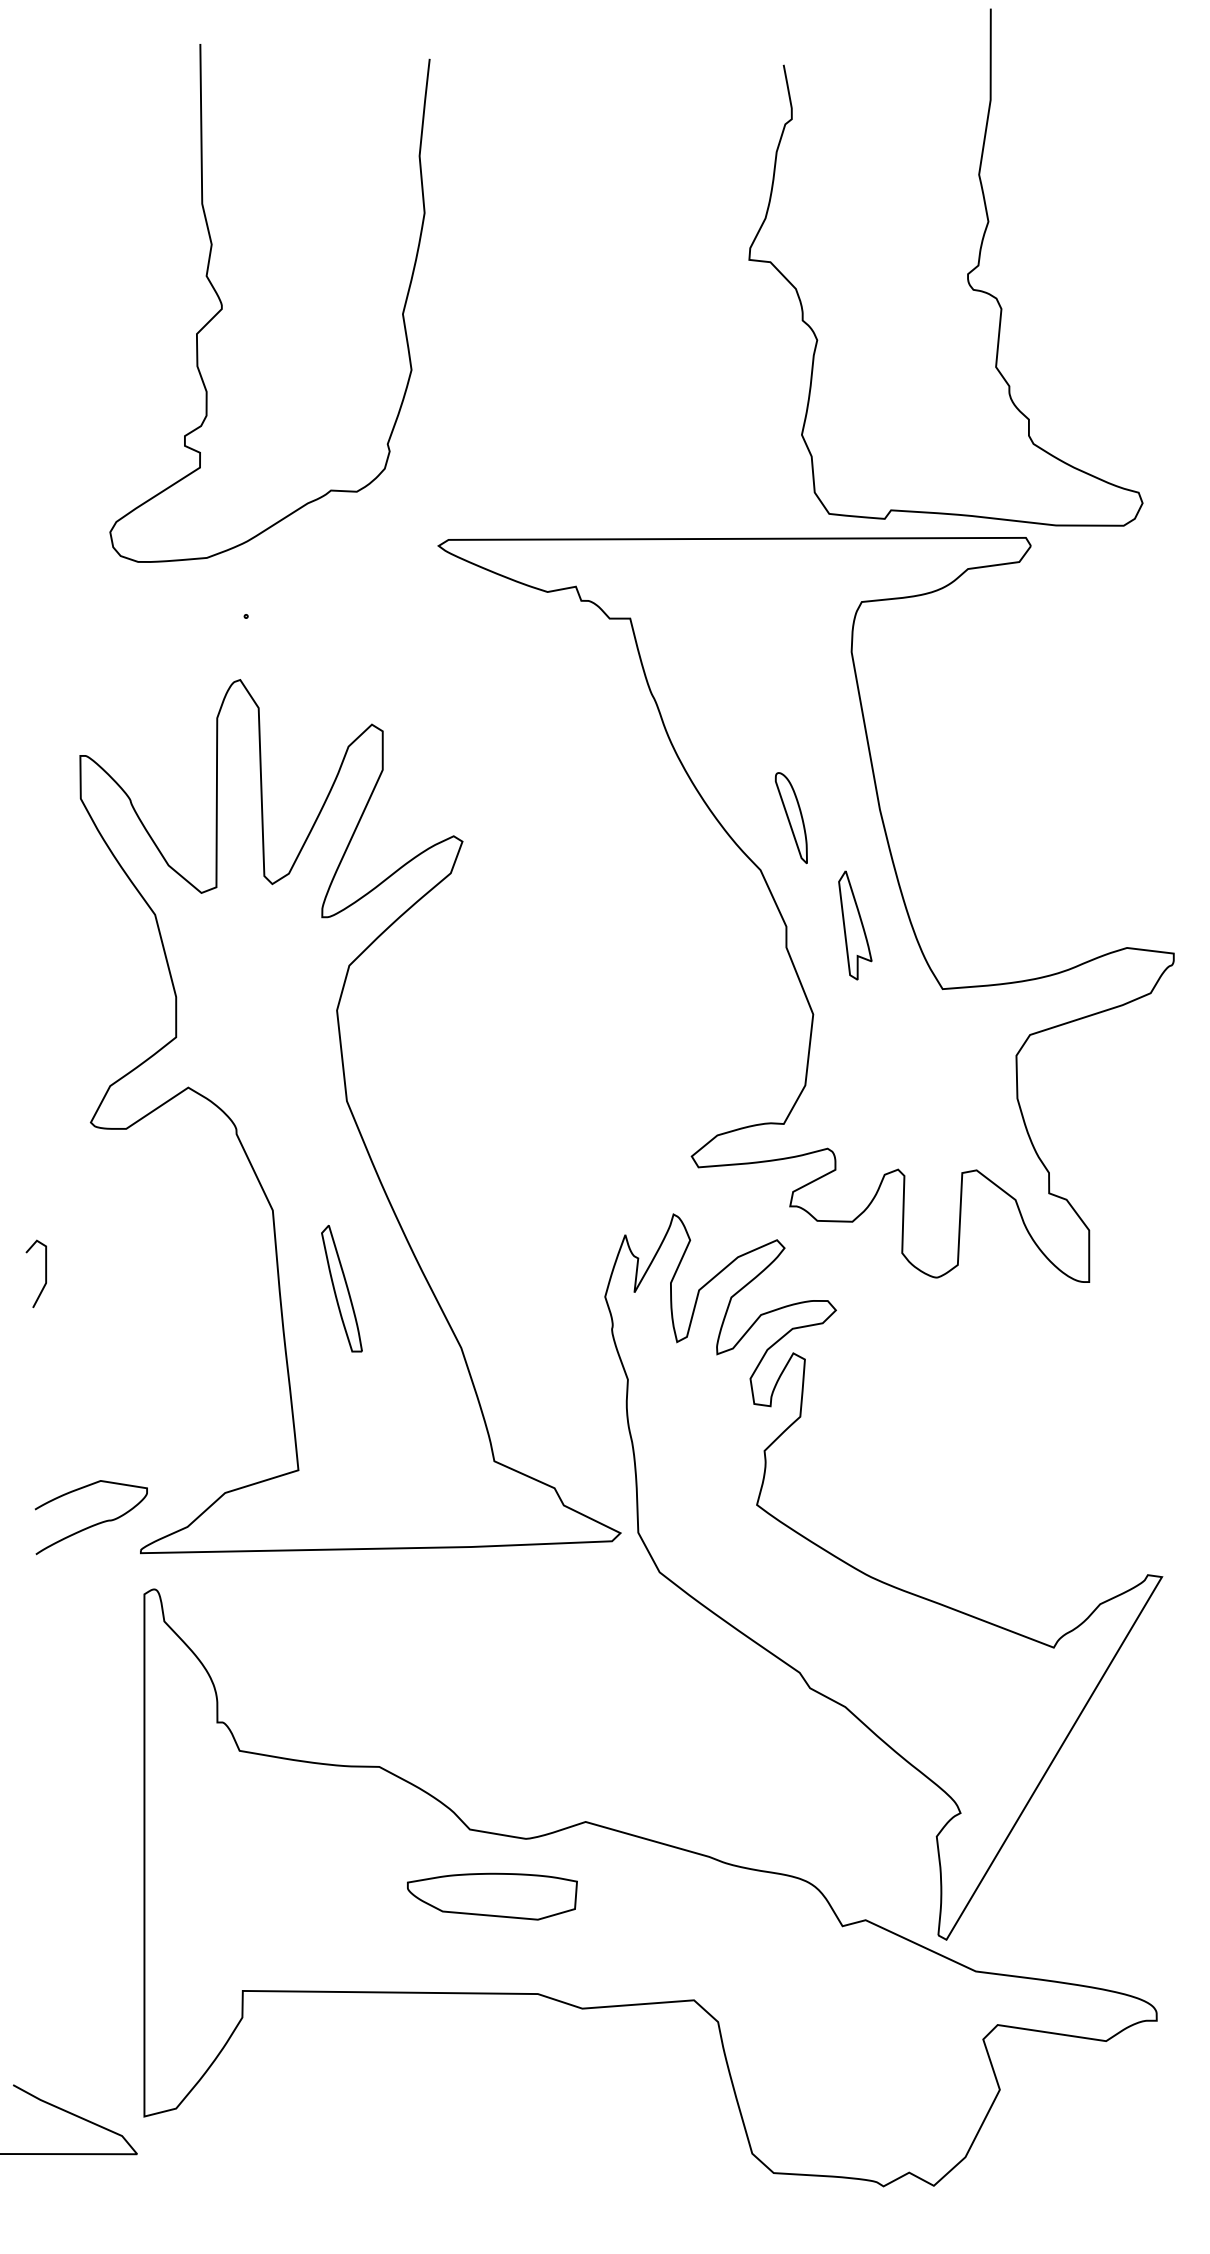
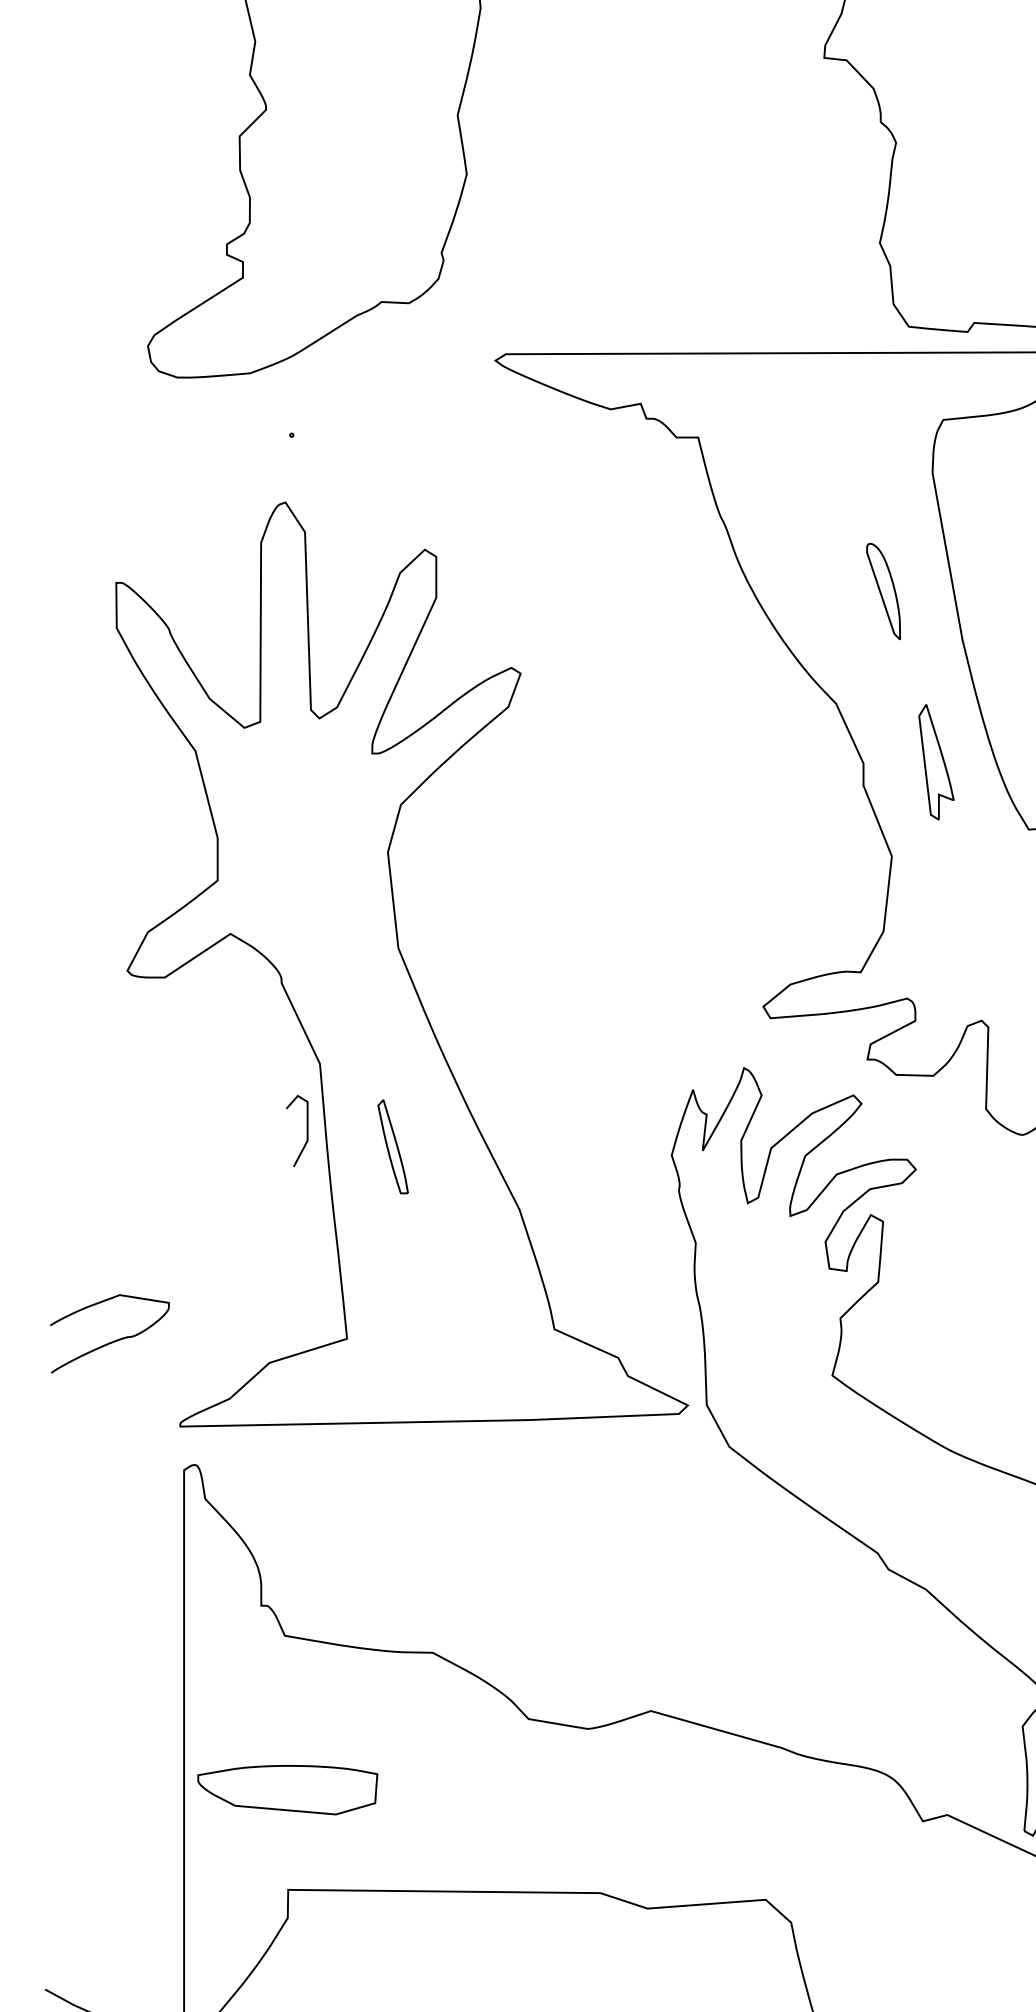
part: (790, 818) -> (882, 591), moved
line: (45, 1273) -> (306, 1130), moved
part: (341, 1288) -> (392, 1146), size x0.7
curve: (95, 1523) -> (114, 1340), moved
part: (492, 1896) -> (287, 1789), moved

